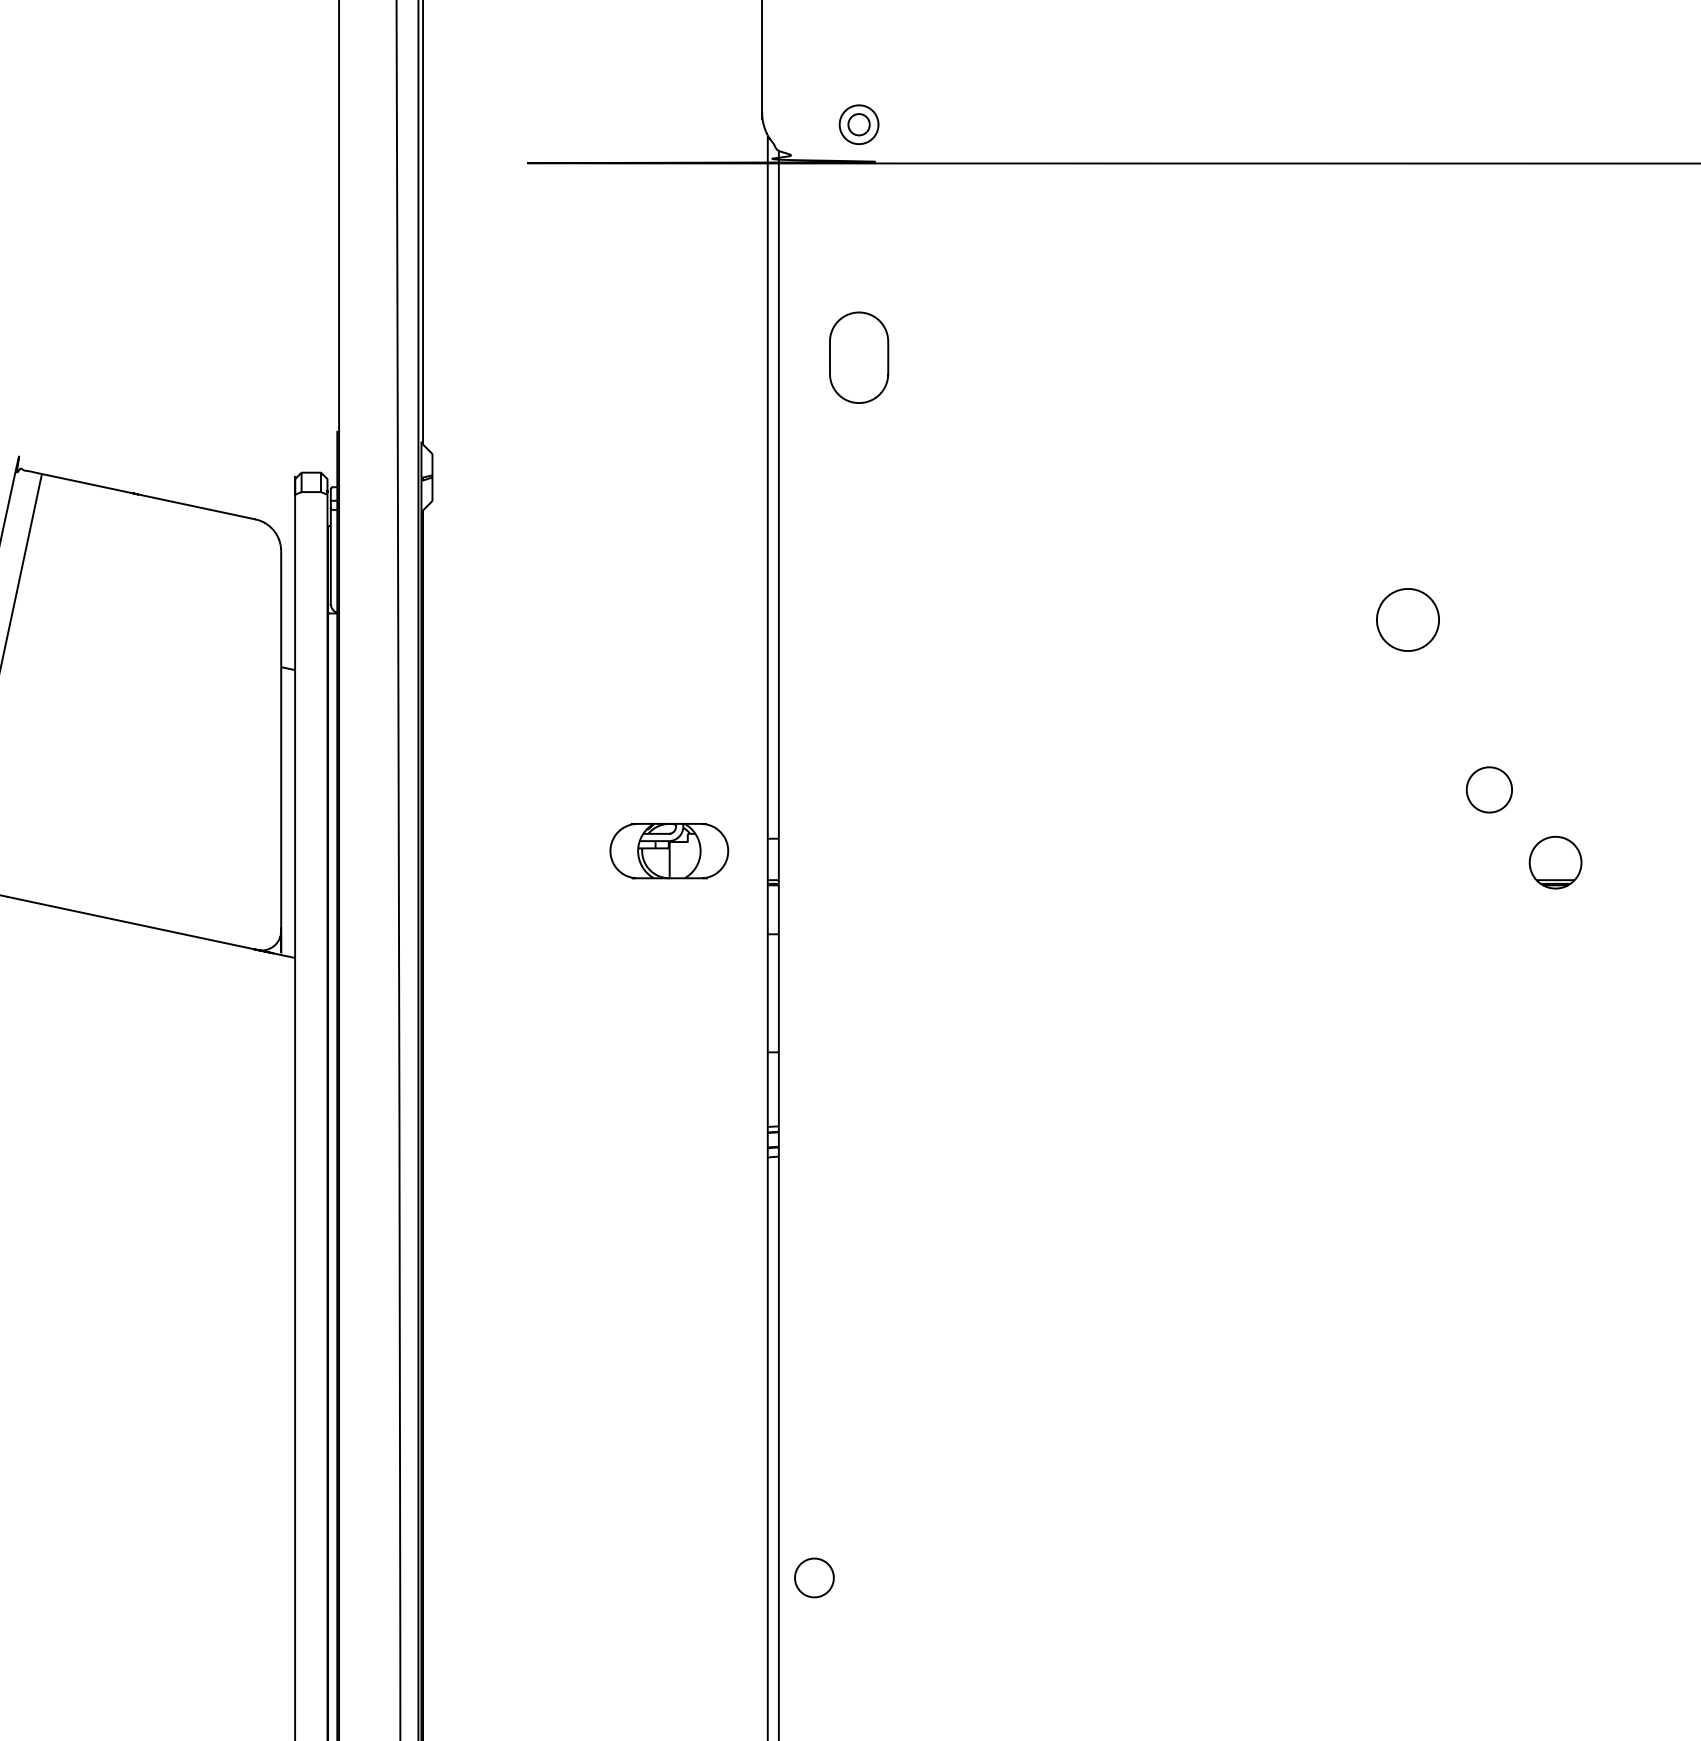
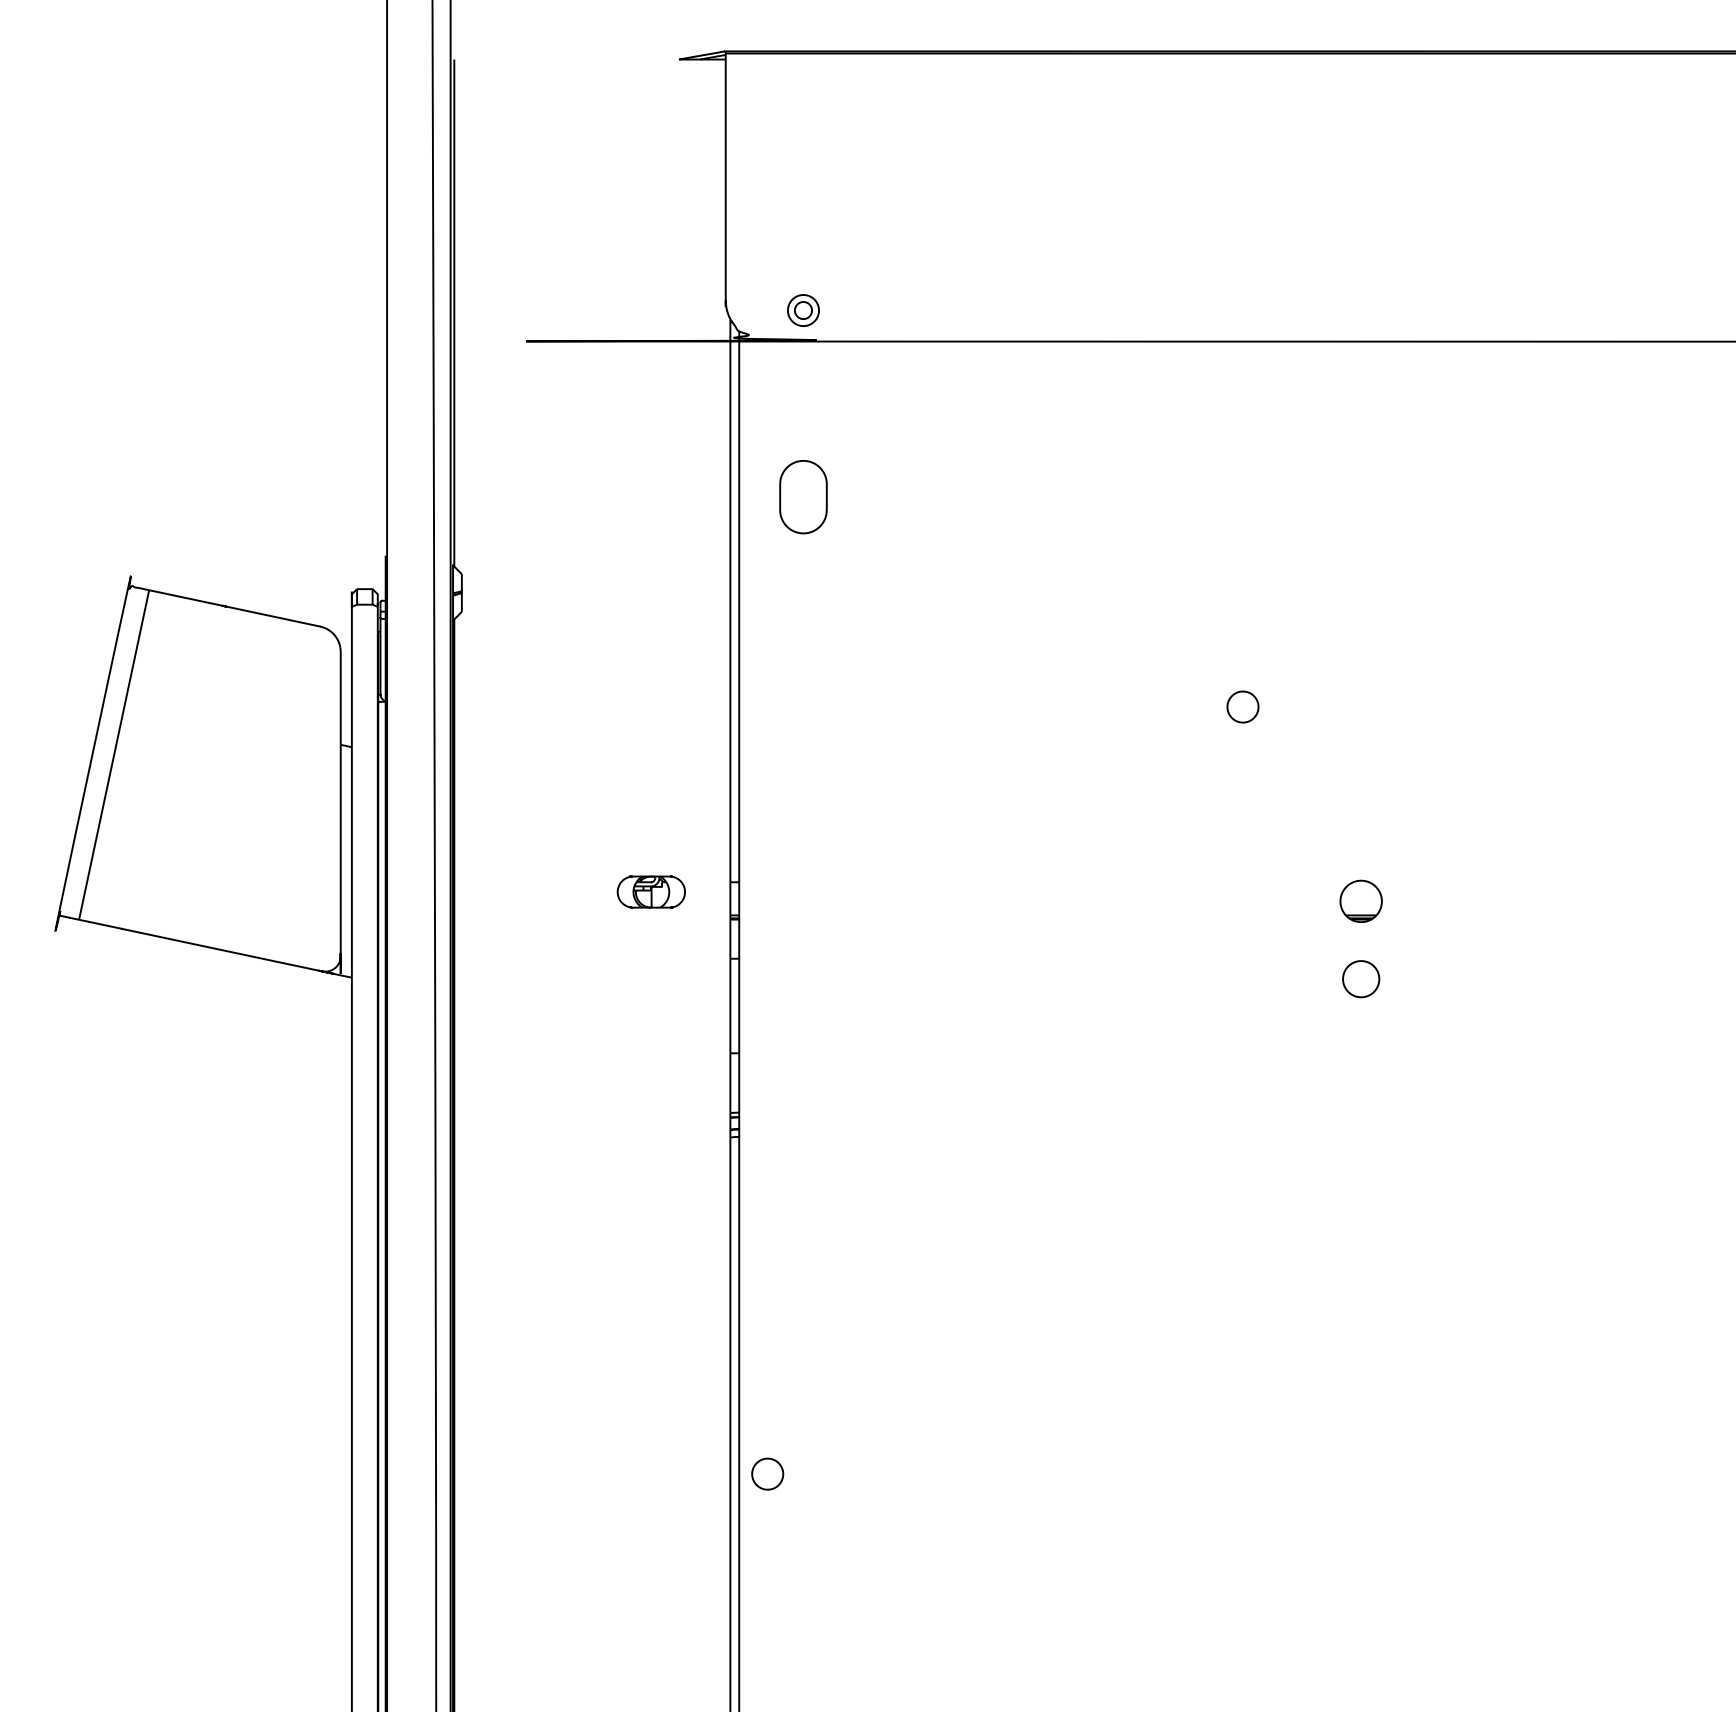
part: (1407, 619) -> (1242, 706), size x0.62
part: (1489, 790) -> (1361, 979), moved
part: (668, 850) -> (650, 891), size x0.71

